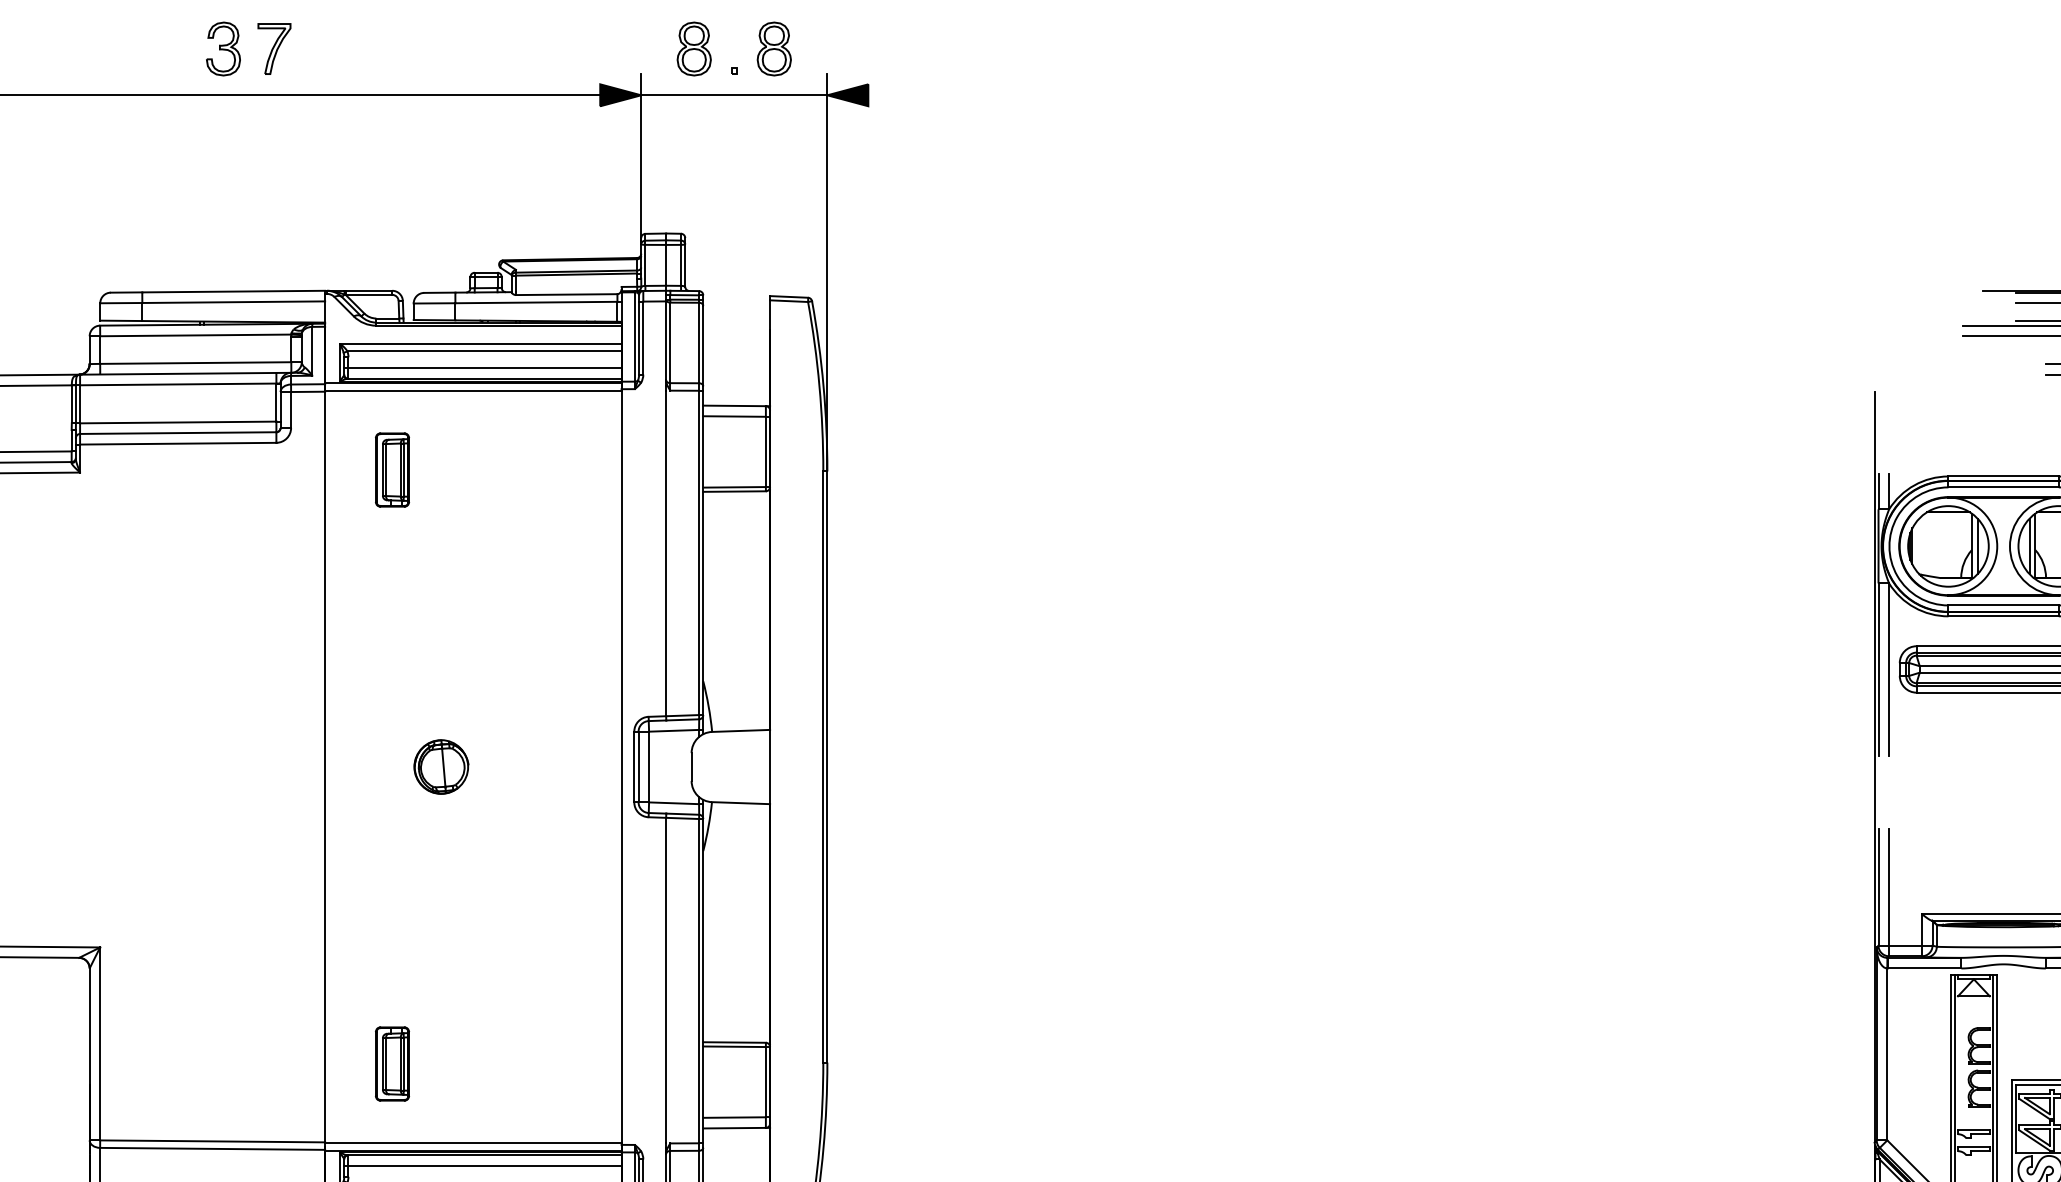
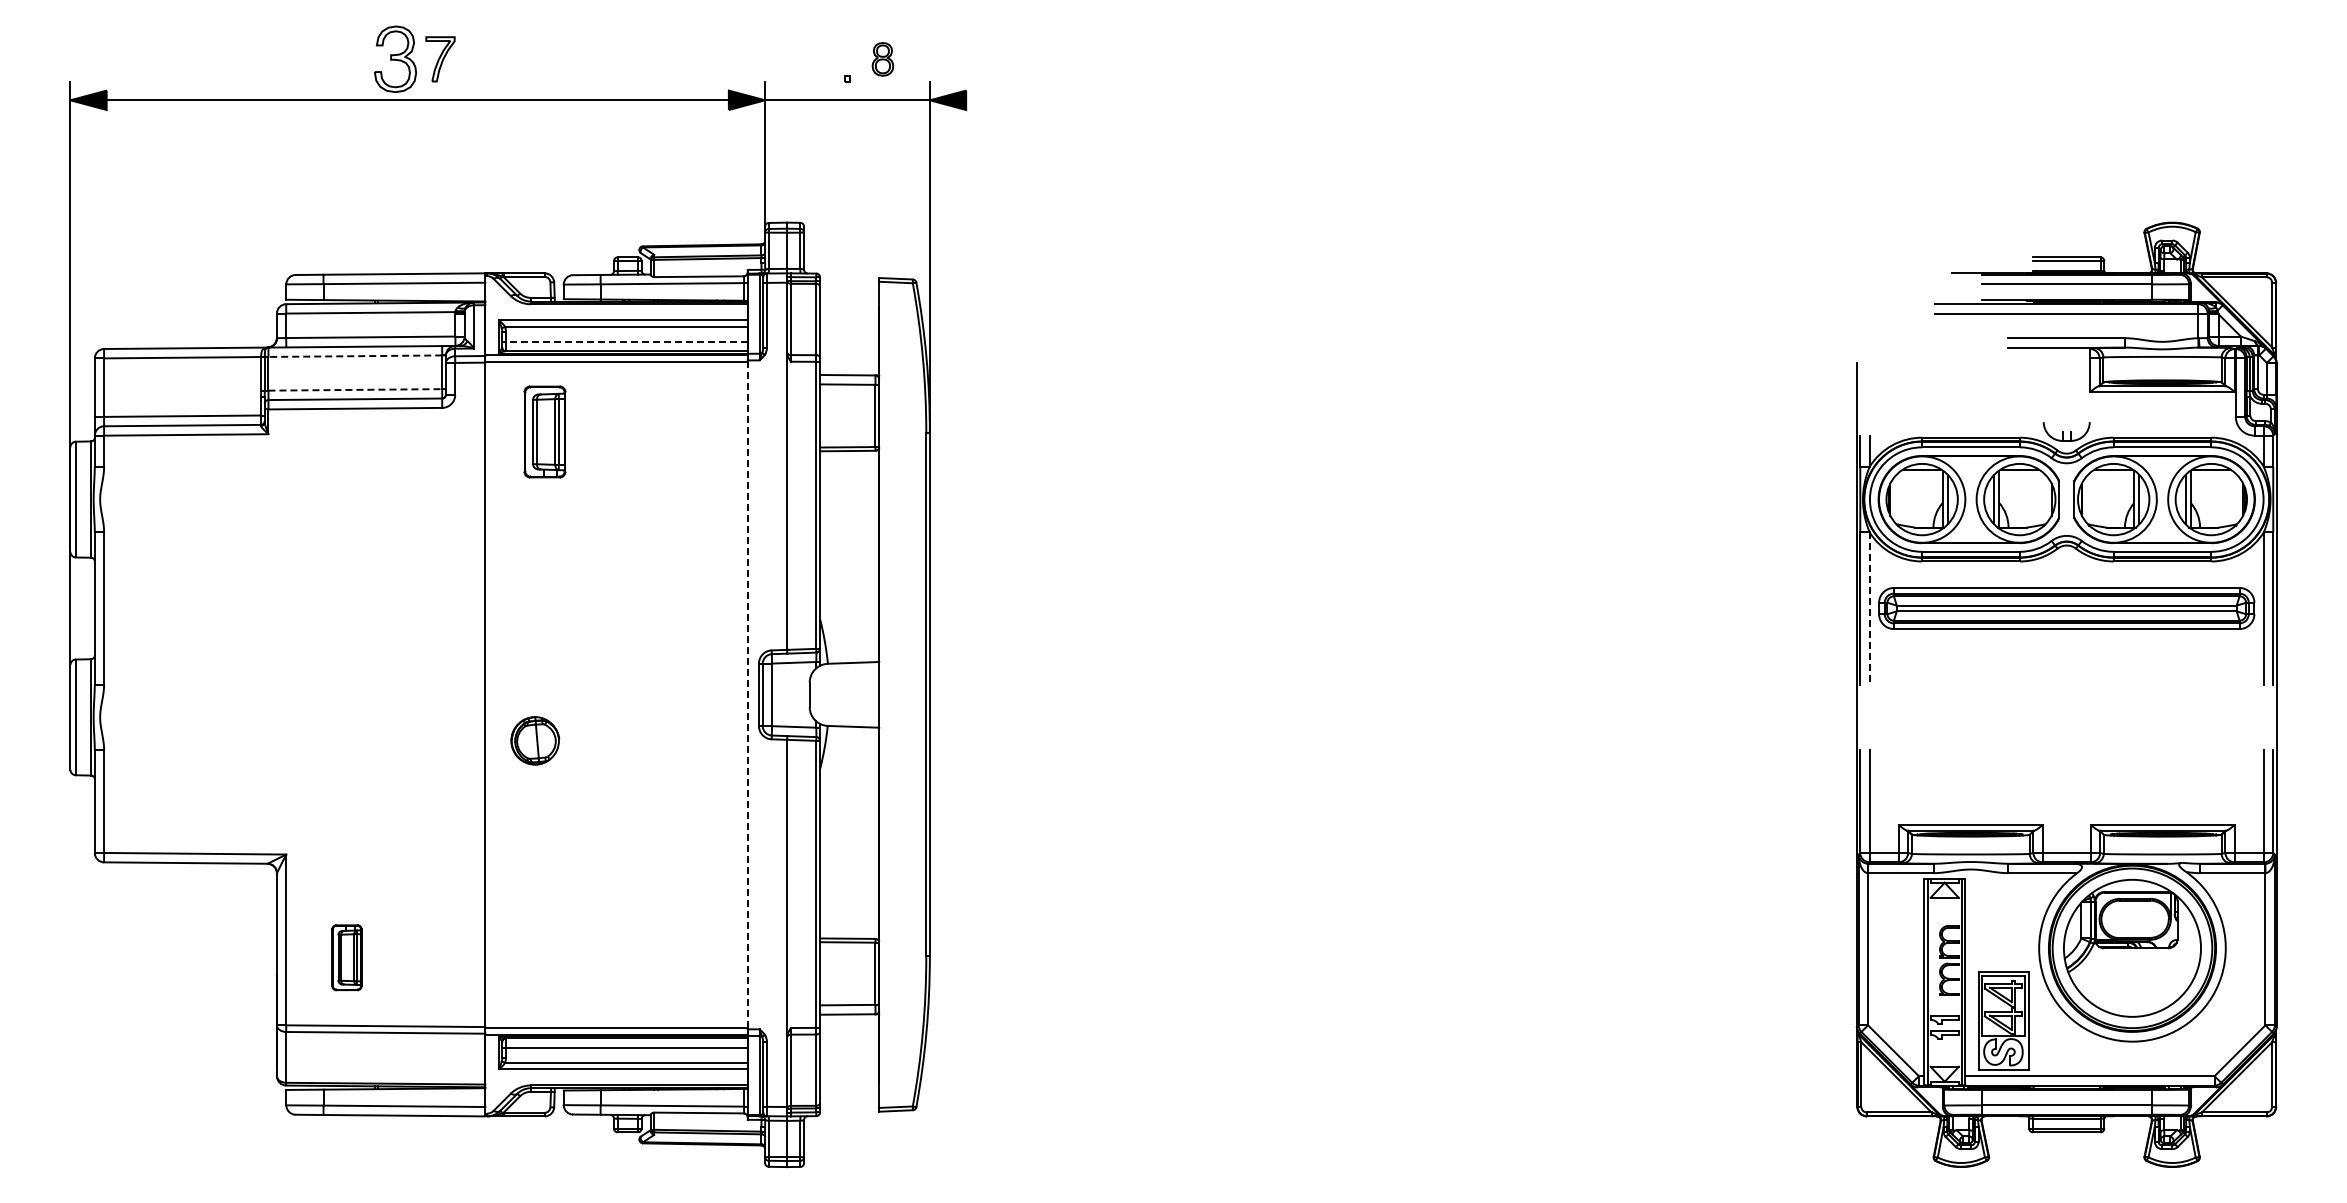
part: (222, 49) -> (394, 59), size x1.4
part: (693, 49) -> (811, 59), removed
part: (773, 49) -> (882, 59), size x0.7
line: (484, 367) -> (626, 341), solid -> dashed
line: (178, 384) -> (355, 356), solid -> dashed
line: (178, 422) -> (355, 389), solid -> dashed
part: (391, 469) -> (544, 431), size x1.4
line: (1888, 669) -> (1869, 608), solid -> dashed
part: (441, 766) -> (535, 740), moved
line: (621, 766) -> (747, 694), solid -> dashed
part: (391, 1063) -> (346, 957), moved

